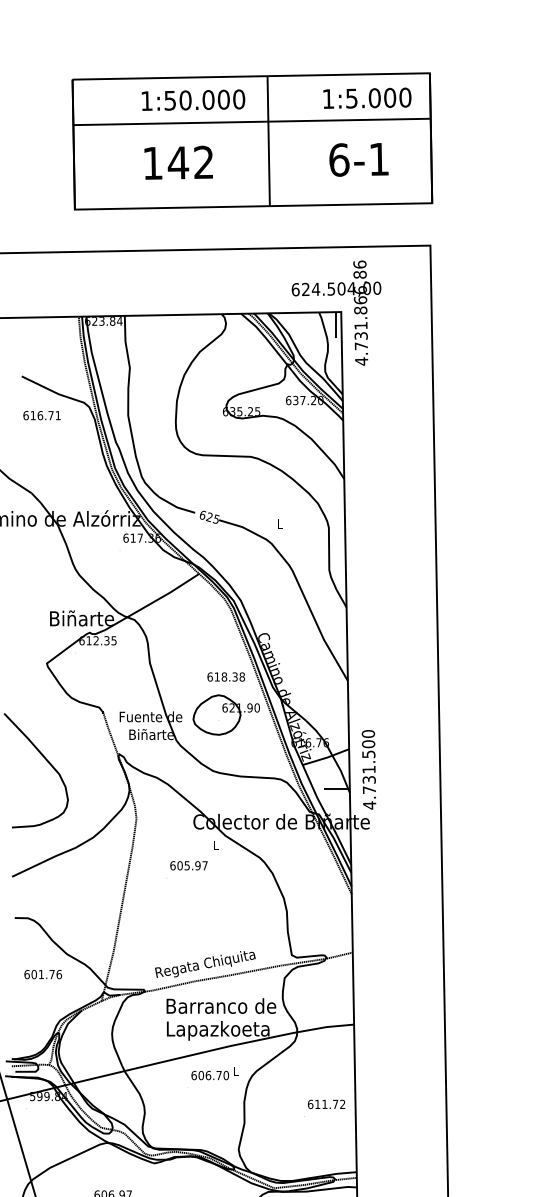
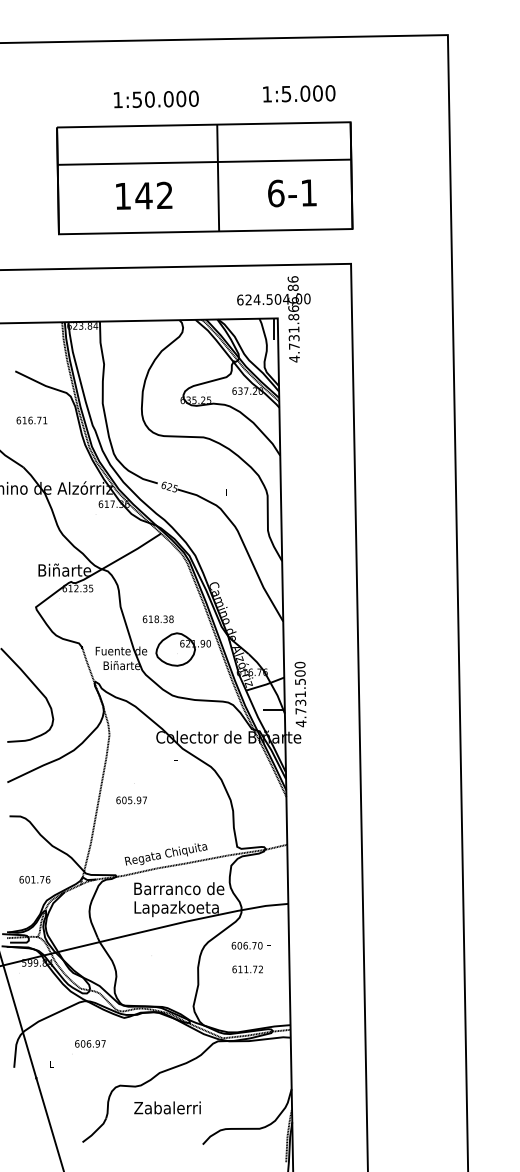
text: (367, 97) -> (299, 93), moved
text: (193, 100) -> (156, 99), moved
text: (41, 415) -> (31, 420), moved
text: (225, 677) -> (157, 619), moved
text: (188, 865) -> (131, 800), moved
text: (42, 974) -> (34, 879), moved
text: (214, 1075) -> (250, 945), moved
text: (326, 1104) -> (247, 969), moved

